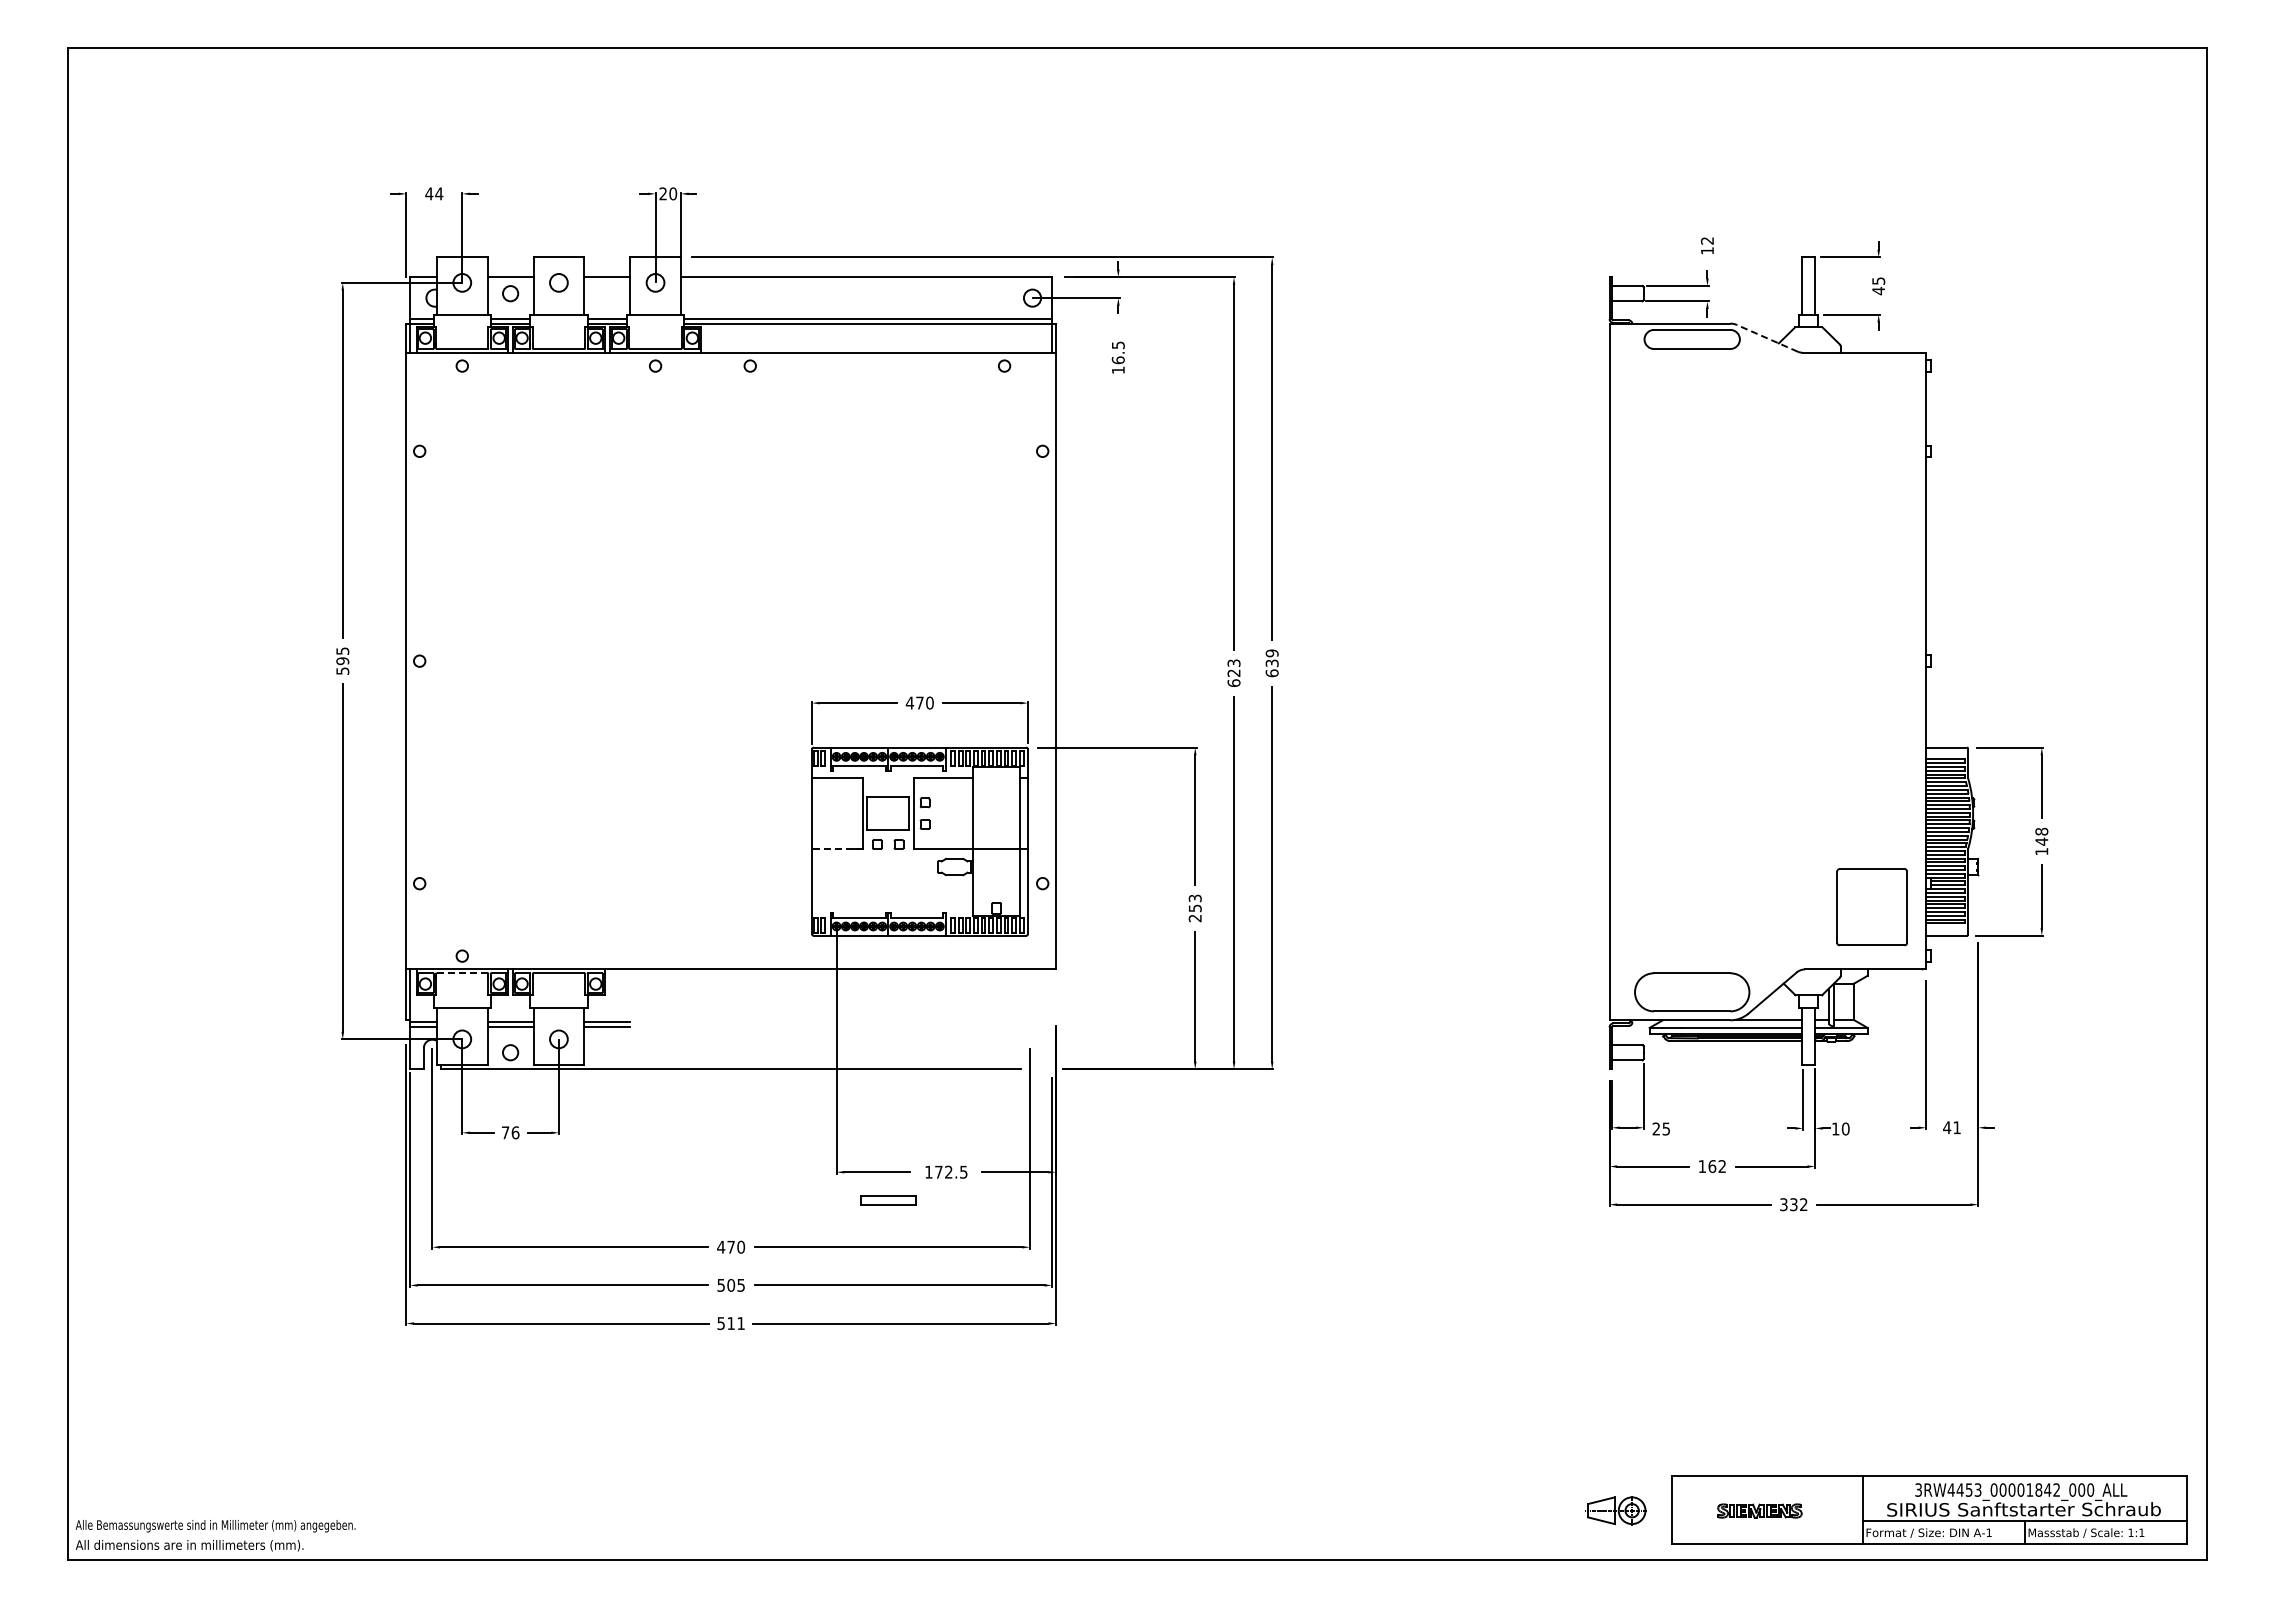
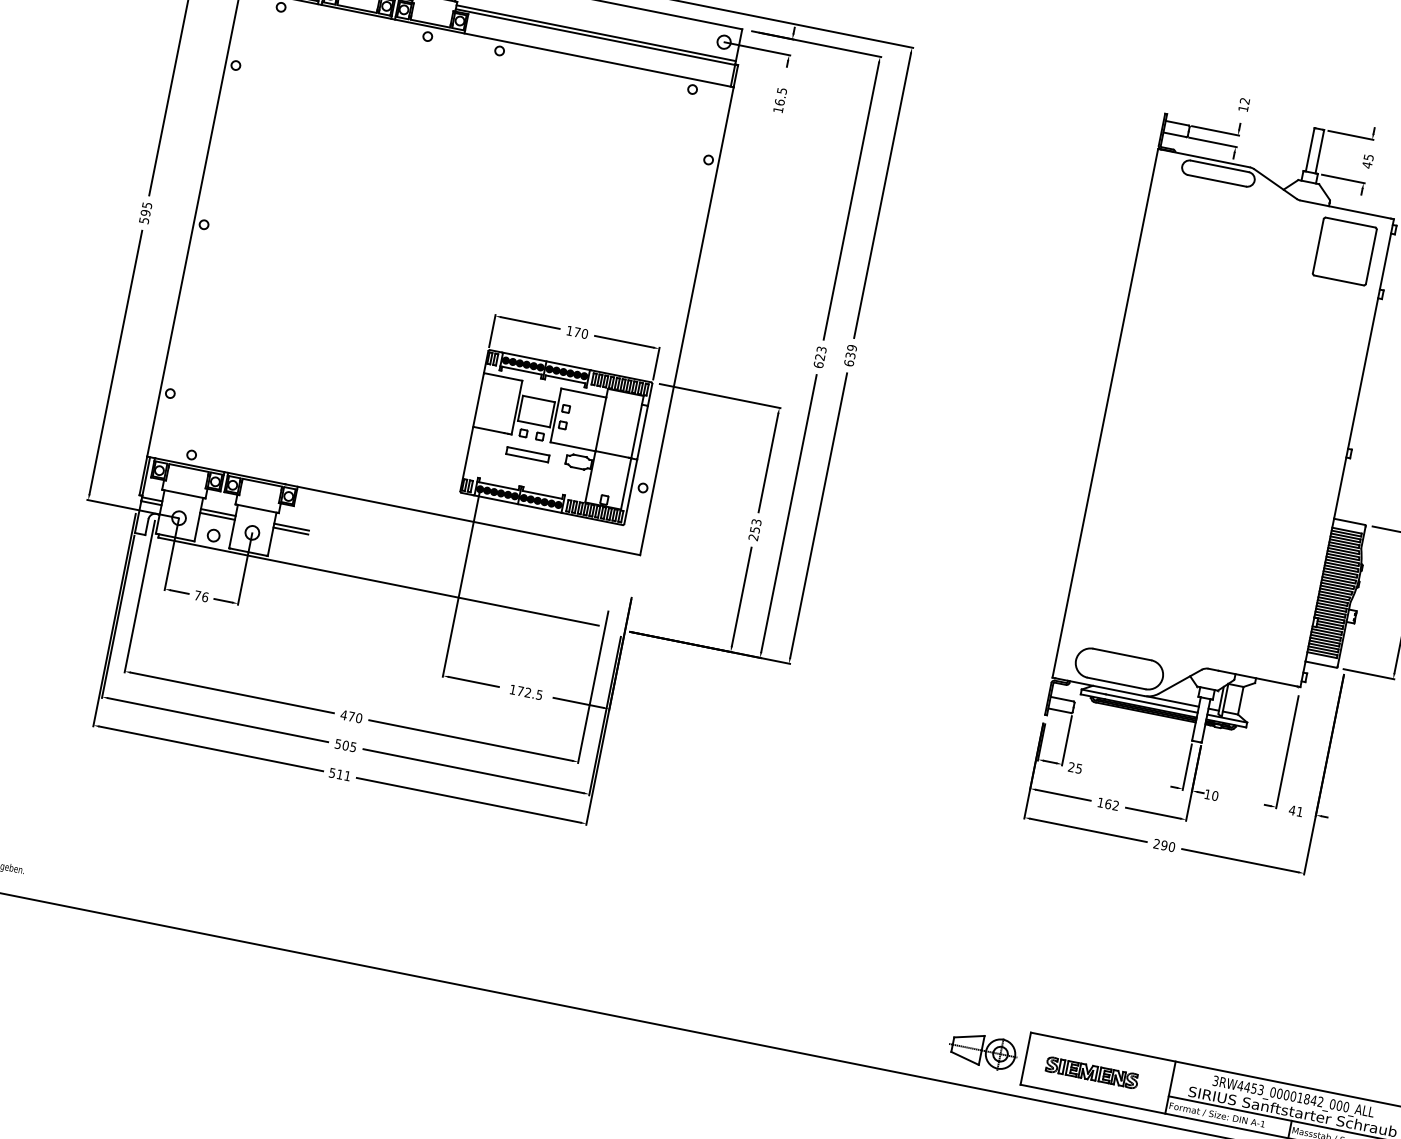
line: (1766, 338) -> (1274, 184), dashed -> solid
text: (909, 702) -> (569, 330), 470 -> 170
line: (832, 849) -> (488, 430), dashed -> solid
part: (1871, 907) -> (1344, 251), moved
line: (462, 973) -> (189, 468), dashed -> solid
part: (888, 1200) -> (528, 454), moved
text: (1793, 1204) -> (1164, 845), 332 -> 290
part: (1615, 1510) -> (982, 1050), size x1.43
part: (1759, 1510) -> (1091, 1072), size x1.43

